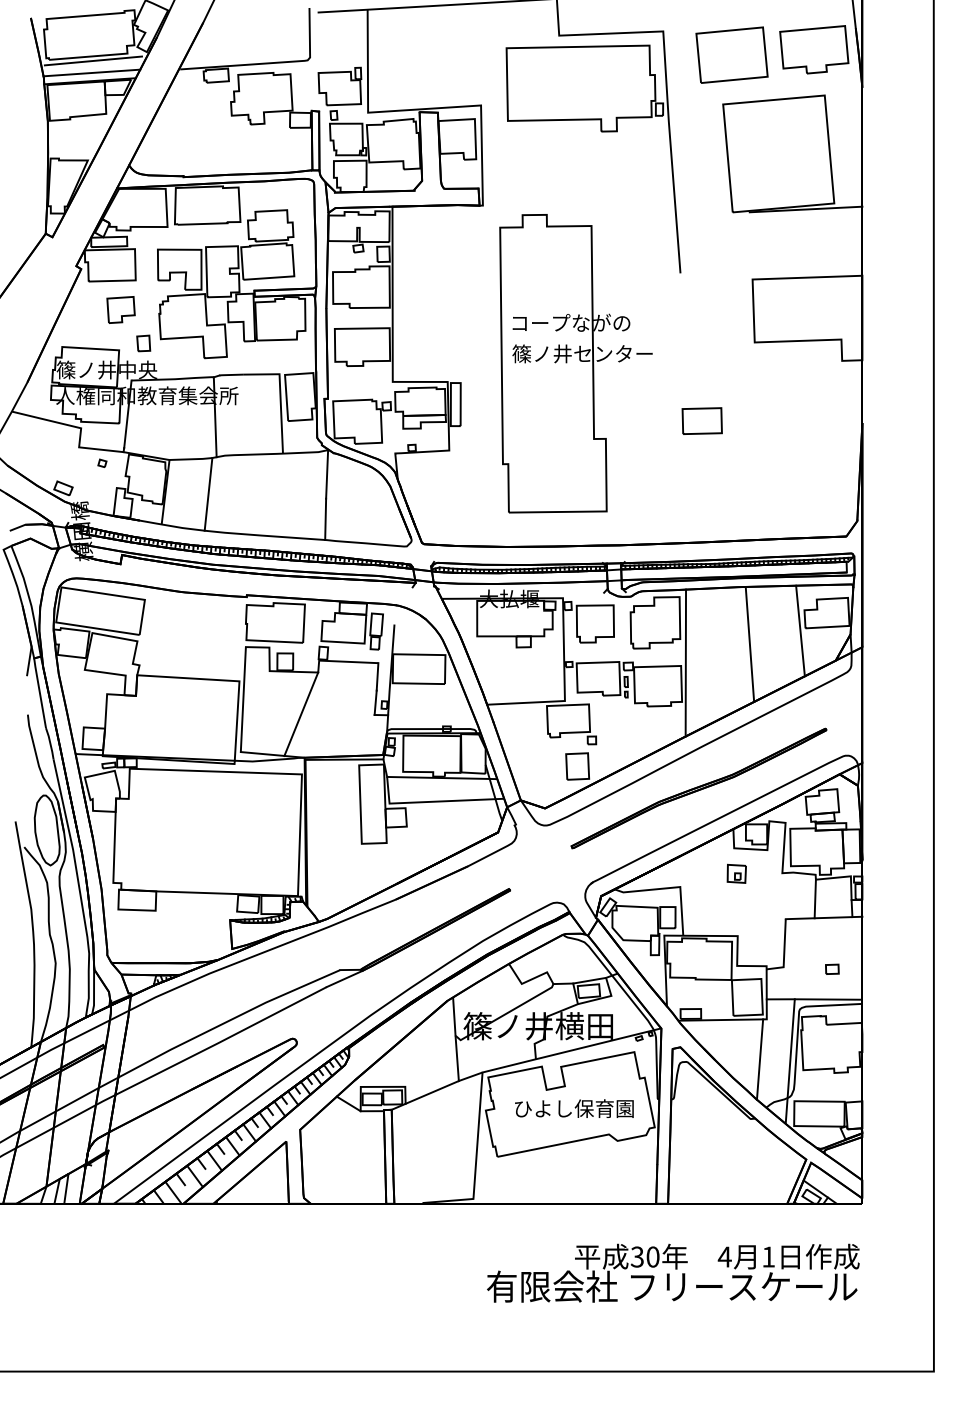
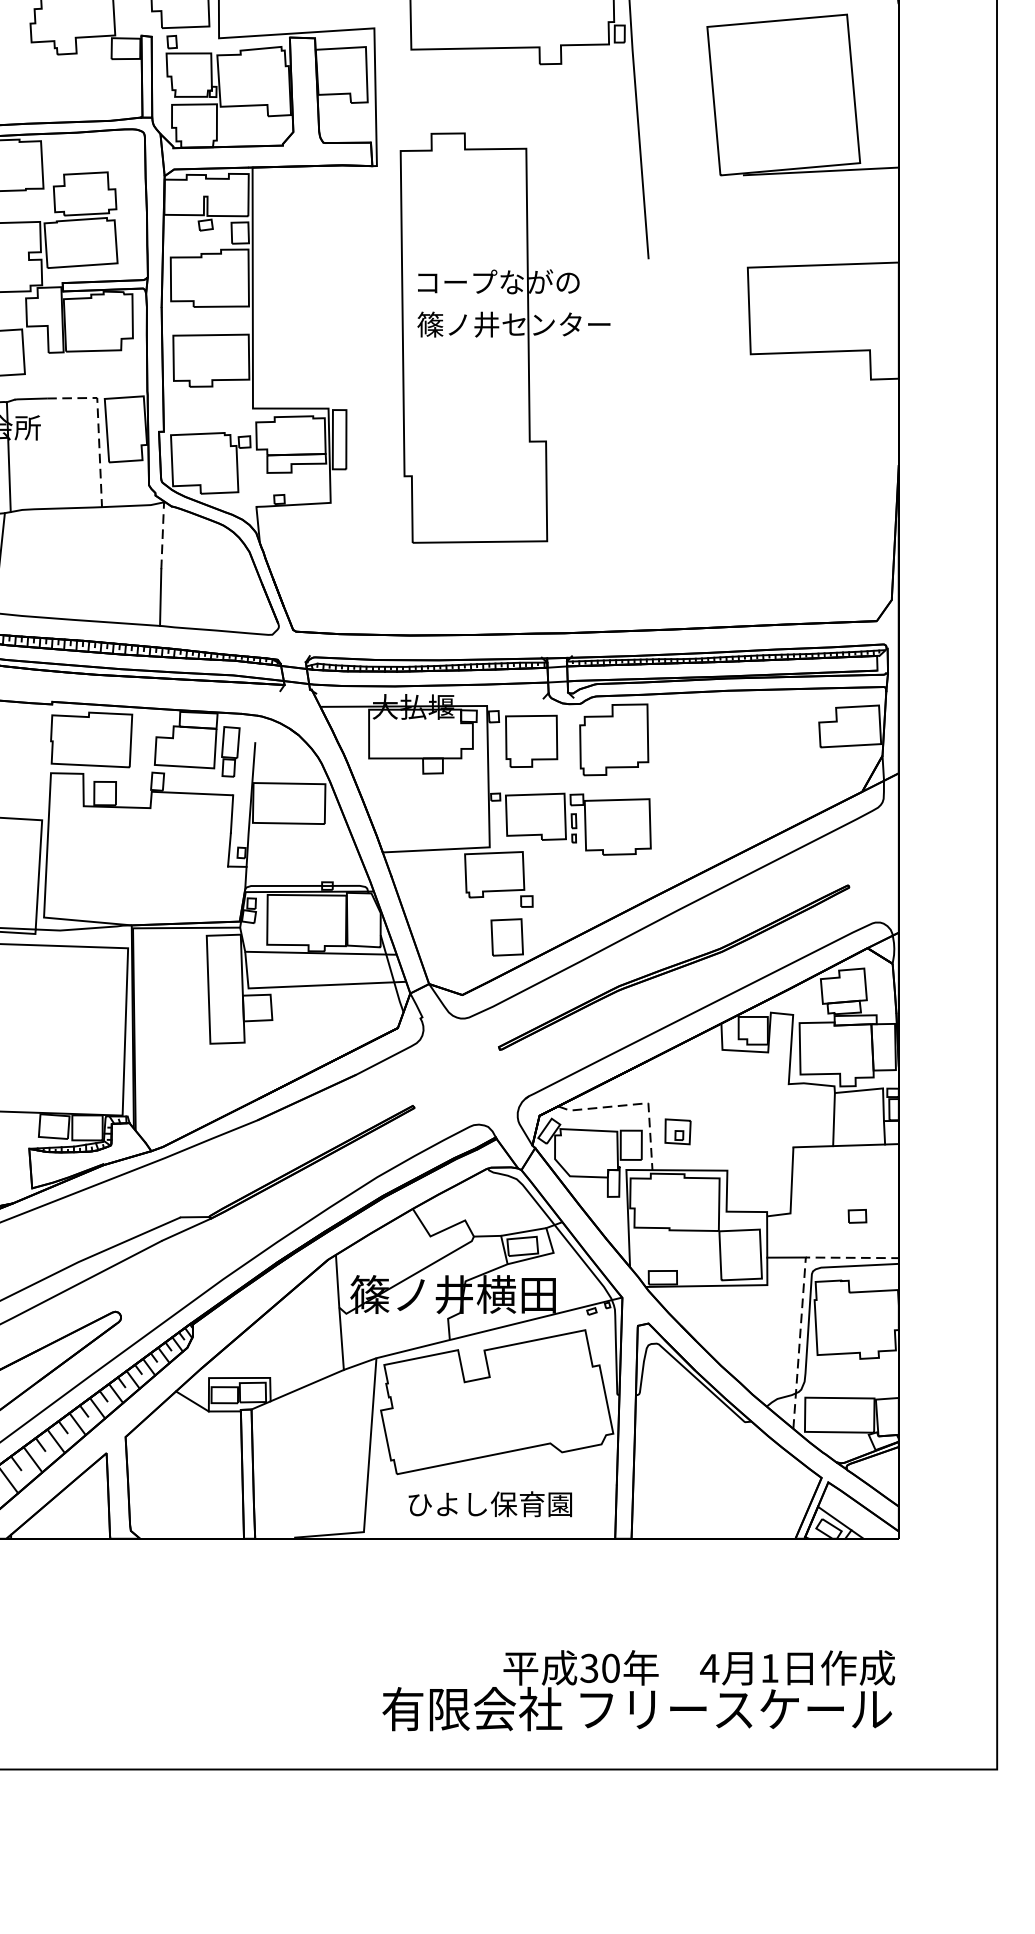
part: (575, 363) -> (504, 337), moved
line: (280, 395) -> (98, 427), solid -> dashed
part: (701, 420) -> (677, 461), removed
line: (327, 473) -> (163, 534), solid -> dashed
line: (800, 630) -> (813, 750), removed
line: (749, 643) -> (743, 768), removed
line: (685, 662) -> (655, 794), removed
line: (301, 713) -> (127, 864), removed
part: (736, 873) -> (677, 1131), moved
line: (671, 887) -> (636, 1103), solid -> dashed
line: (792, 1027) -> (802, 1296), solid -> dashed
line: (759, 1059) -> (757, 1340), removed
text: (574, 1108) -> (490, 1503), moved
text: (673, 1272) -> (639, 1689), moved

